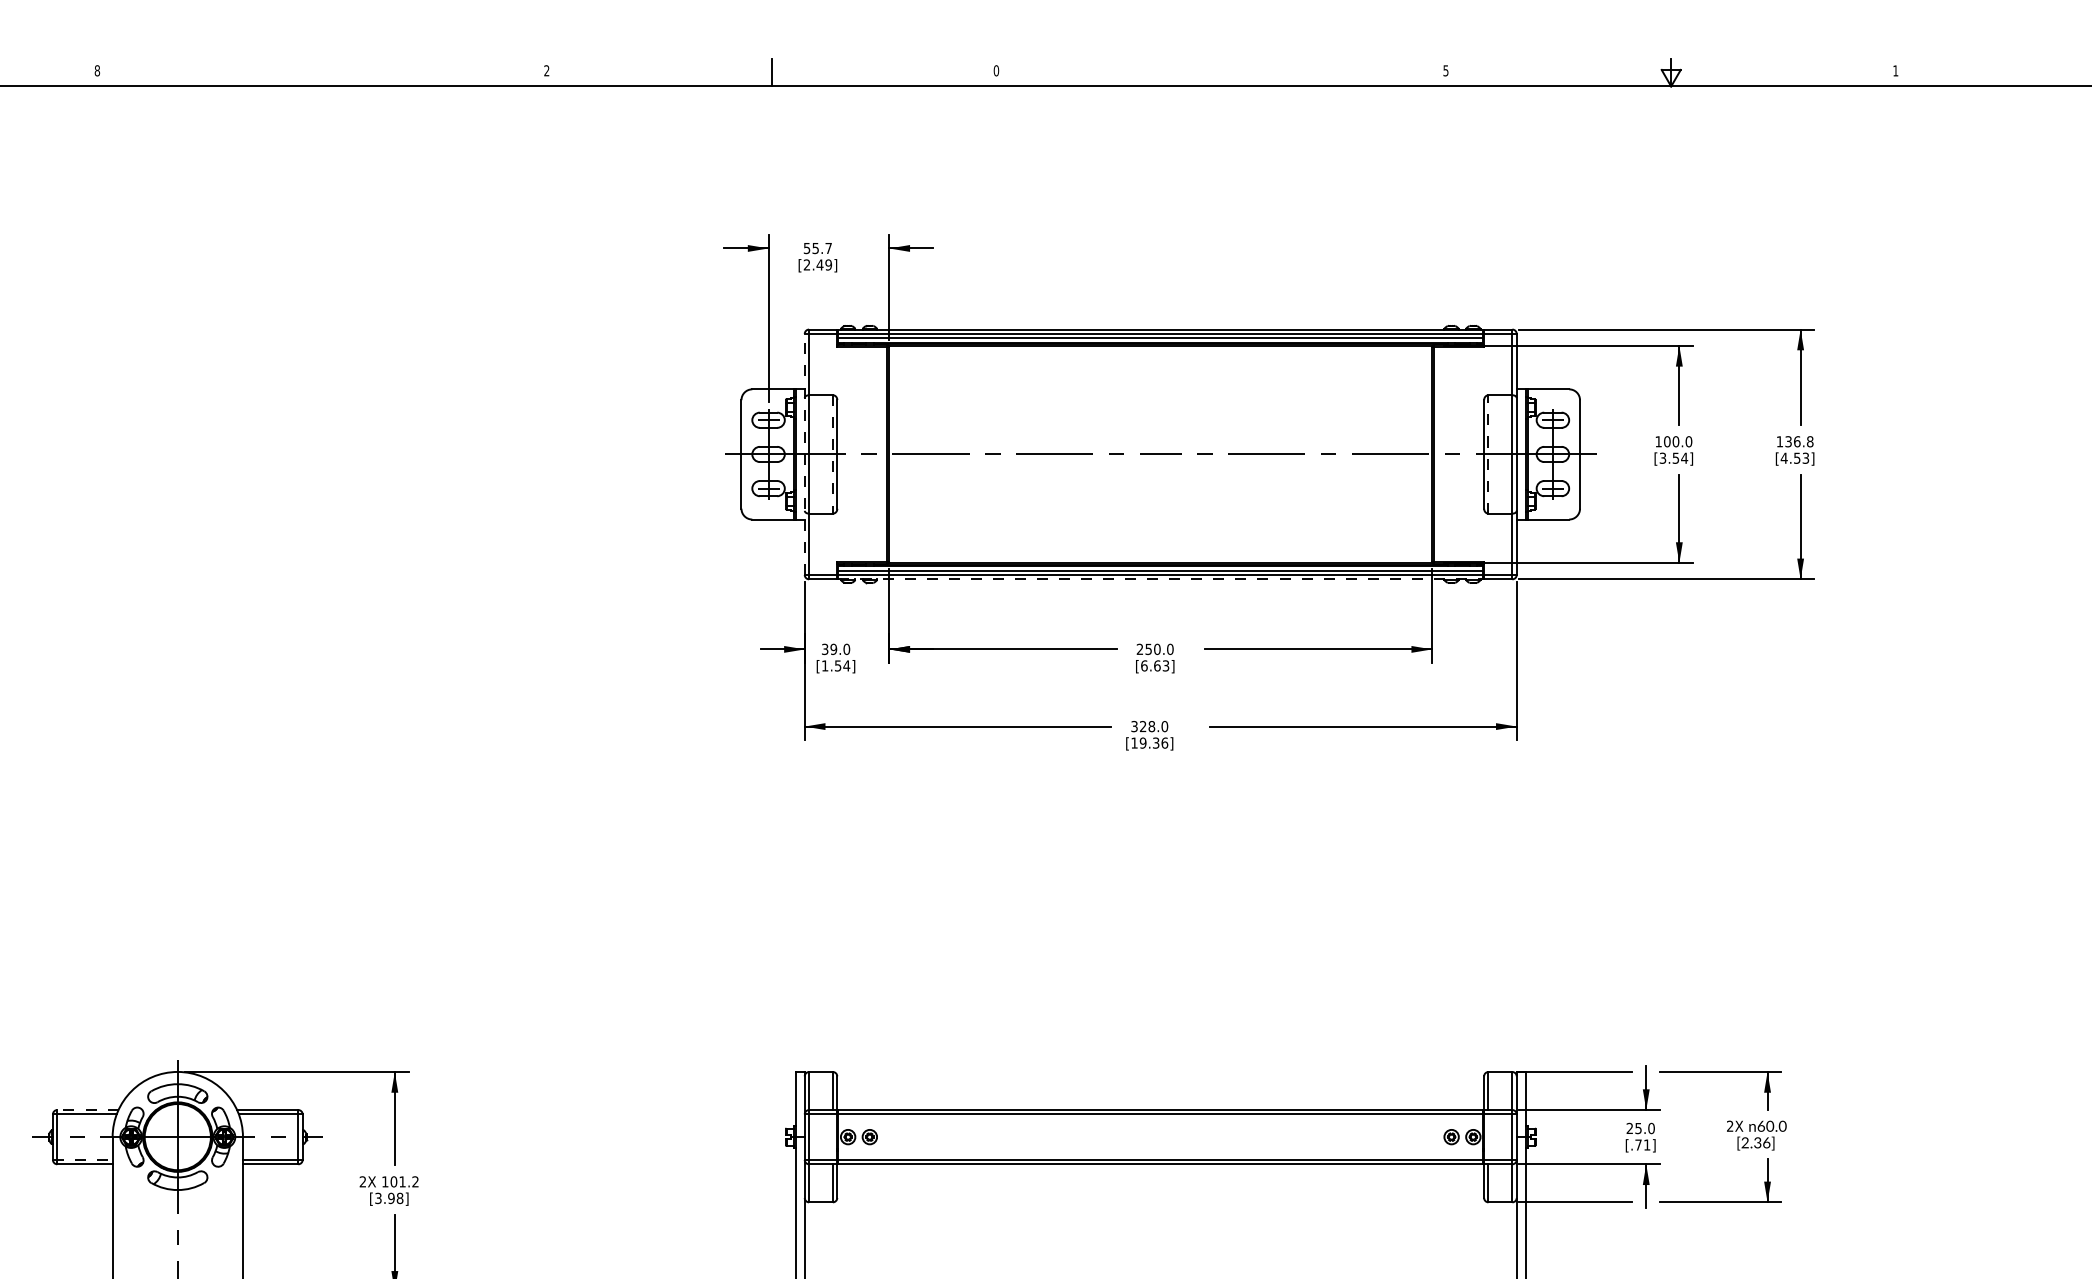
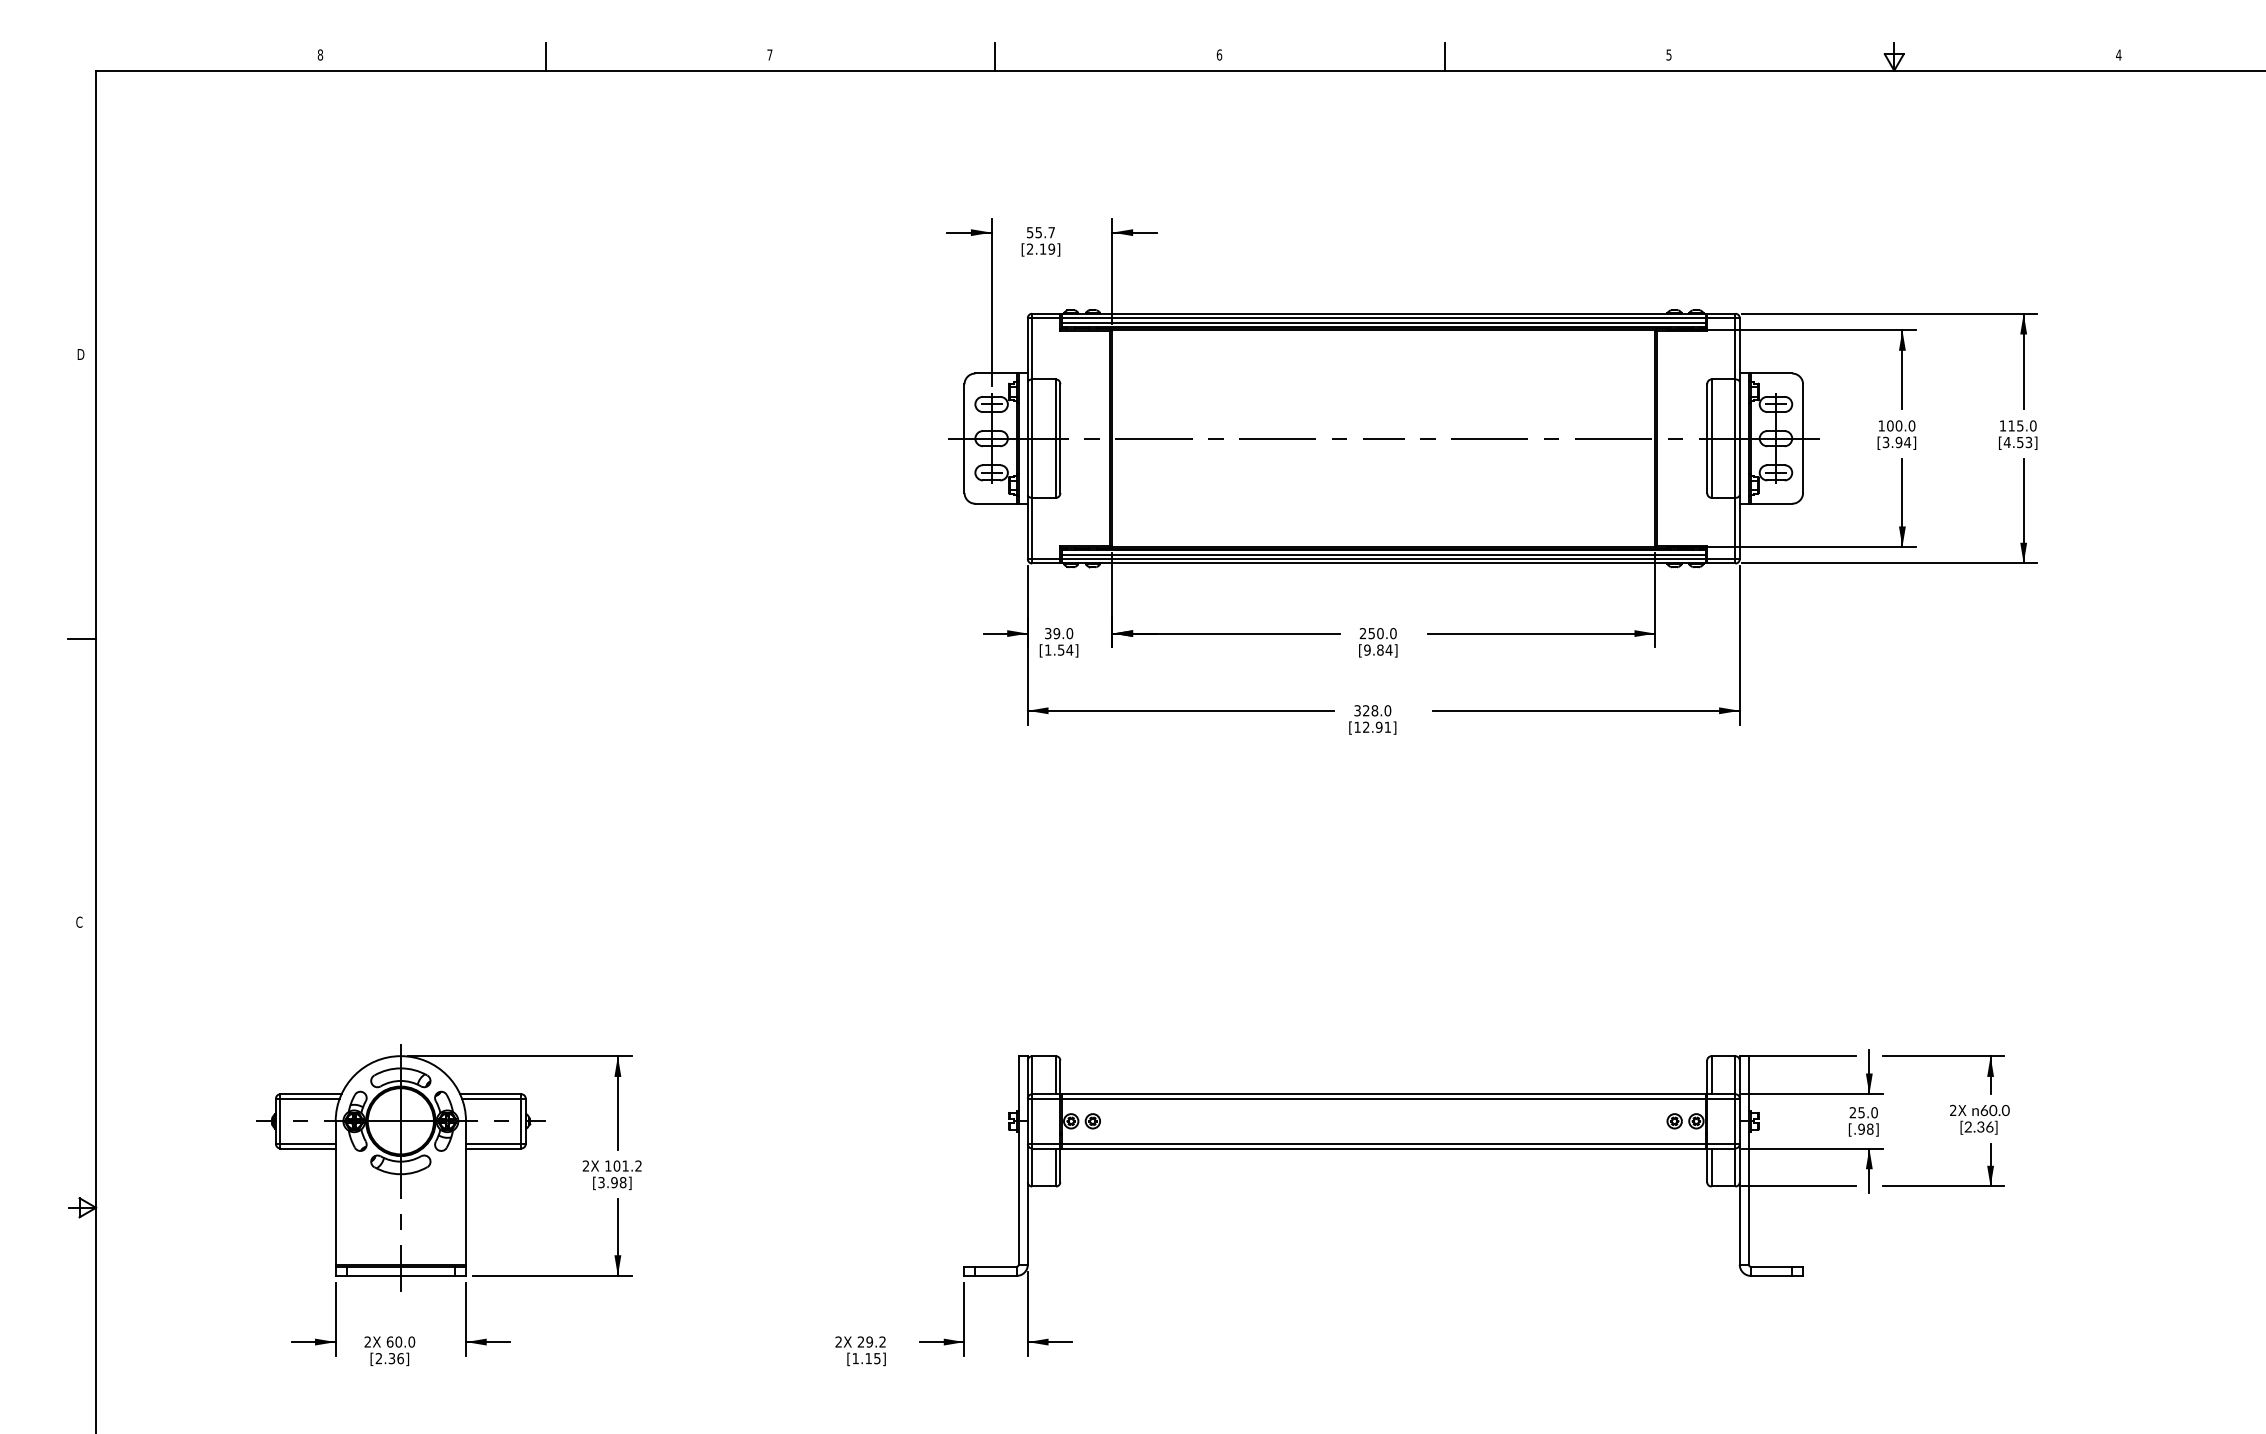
text: (546, 70) -> (769, 54), 2 -> 7
text: (996, 70) -> (1219, 54), 0 -> 6
text: (1895, 70) -> (2118, 54), 1 -> 4
line: (322, 72) -> (545, 56), added
line: (1222, 72) -> (1445, 56), added
text: (819, 264) -> (1042, 248), [2.49] -> [2.19]
text: (1799, 441) -> (2022, 425), 136.8 -> 115.0
line: (804, 454) -> (1027, 438), dashed -> solid
line: (1488, 454) -> (1711, 438), dashed -> solid
line: (832, 455) -> (1055, 439), dashed -> solid
text: (1675, 457) -> (1898, 441), [3.54] -> [3.94]
line: (1161, 579) -> (1384, 563), dashed -> solid
text: (1155, 665) -> (1378, 649), [6.63] -> [9.84]
text: (1153, 742) -> (1376, 726), [19.36] -> [12.91]
line: (88, 1110) -> (311, 1094), dashed -> solid
text: (1642, 1144) -> (1865, 1128), [.71] -> [.98]
line: (82, 1160) -> (305, 1144), dashed -> solid

